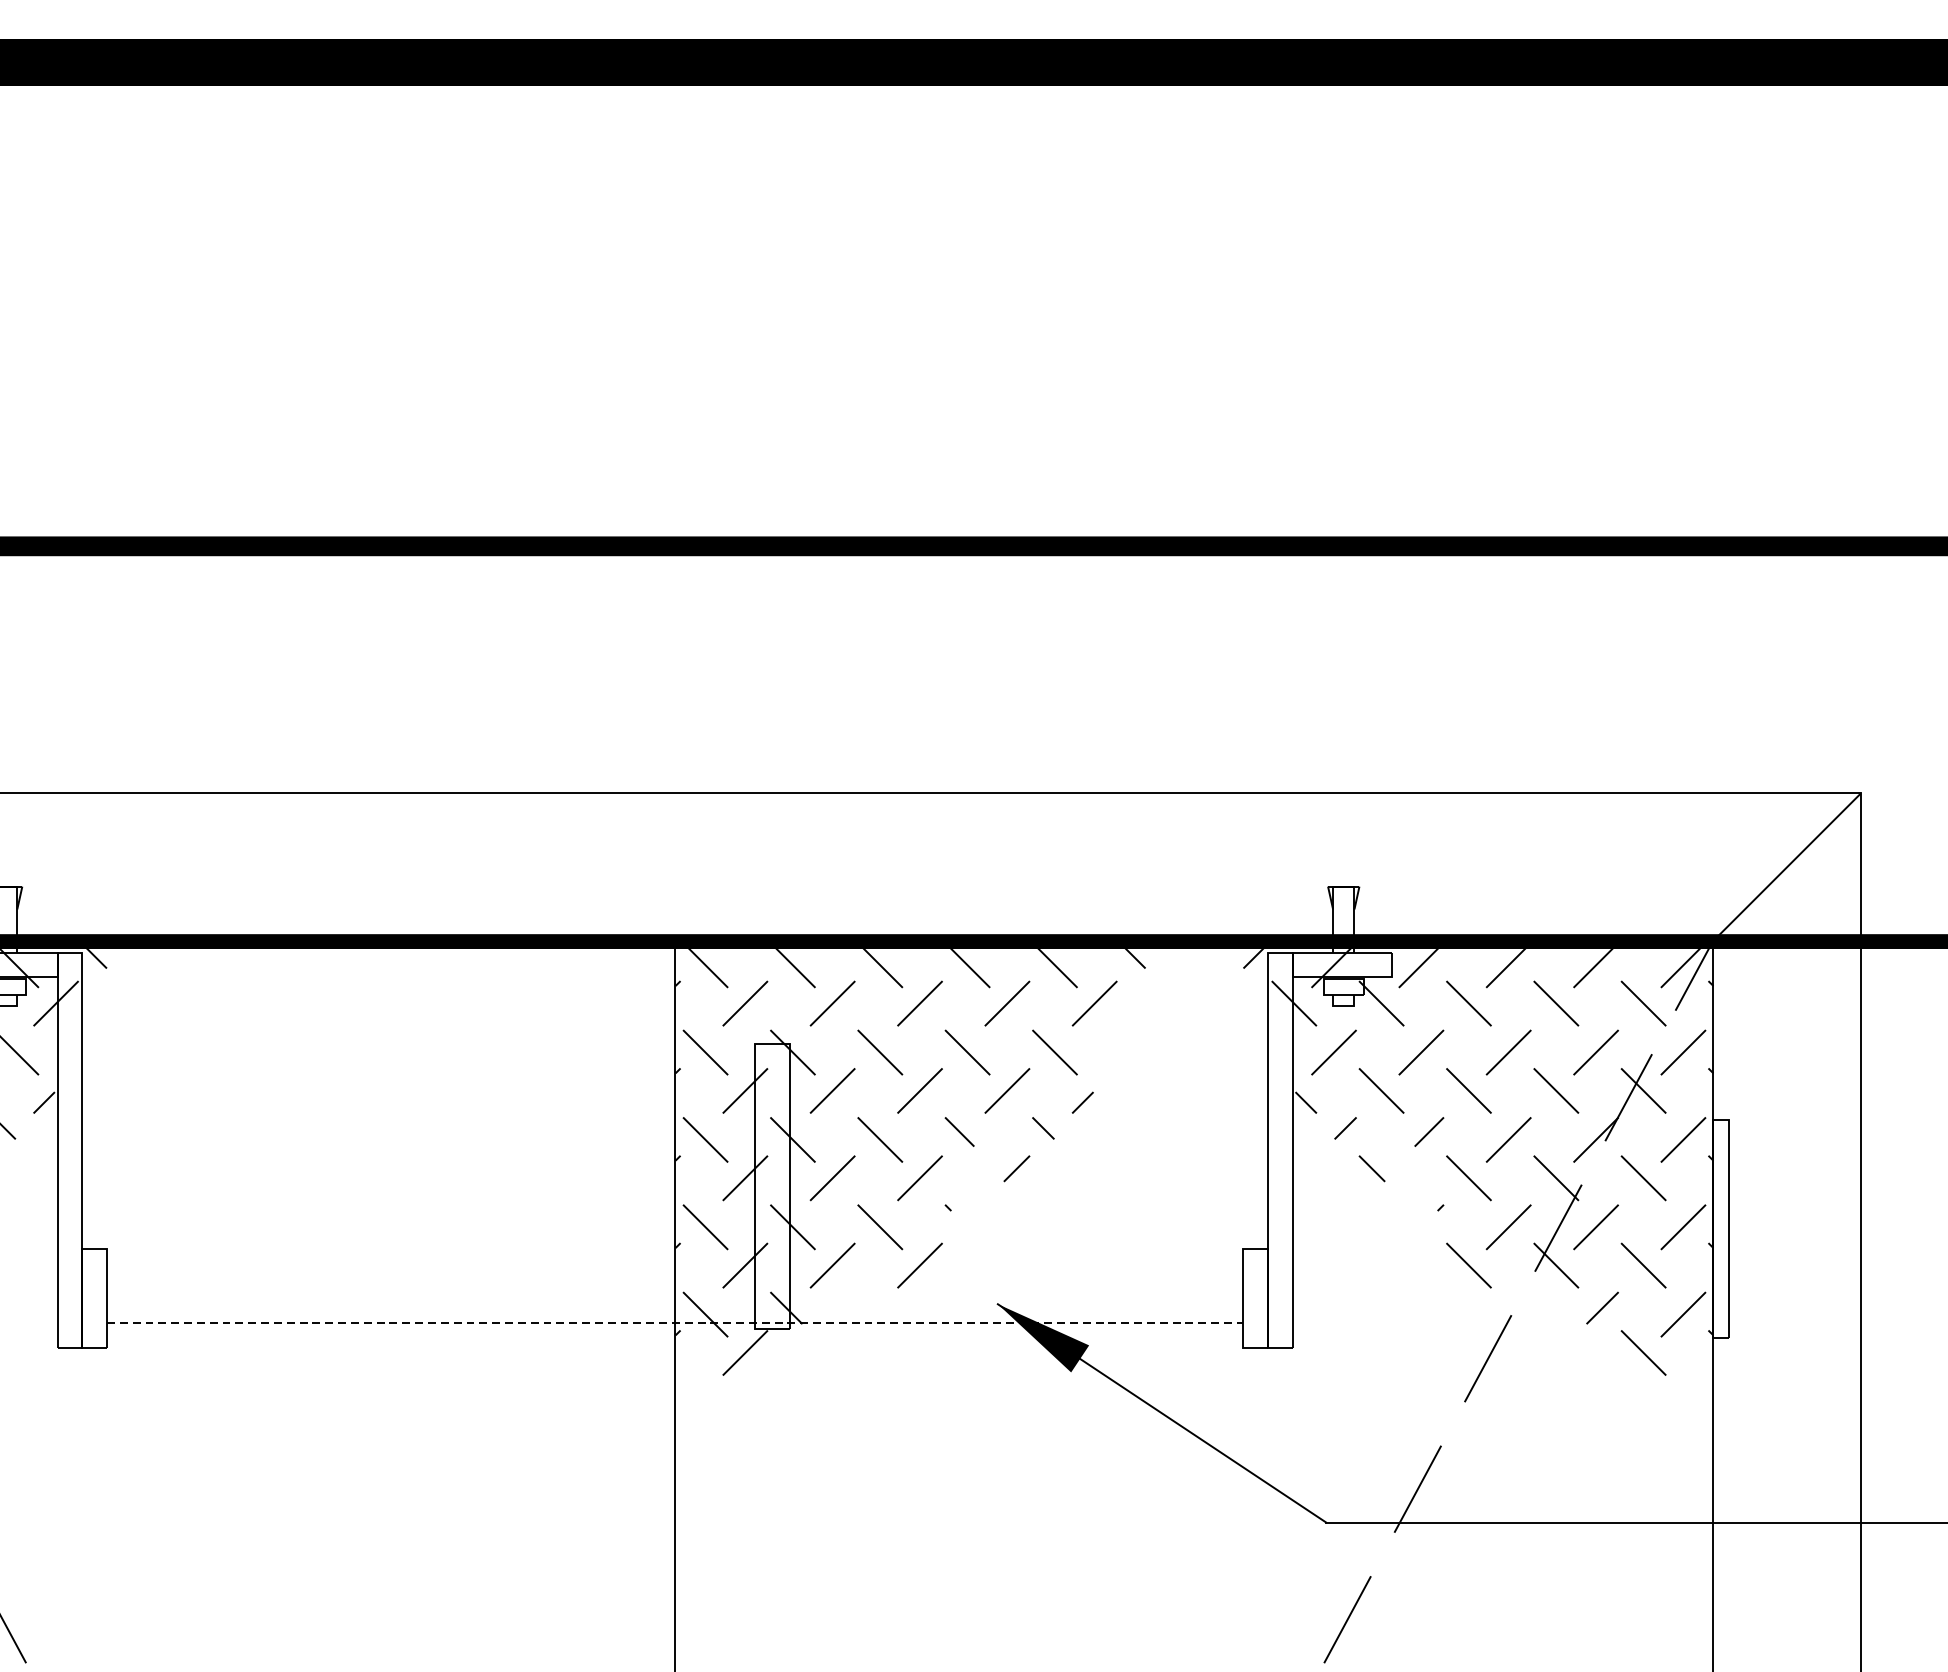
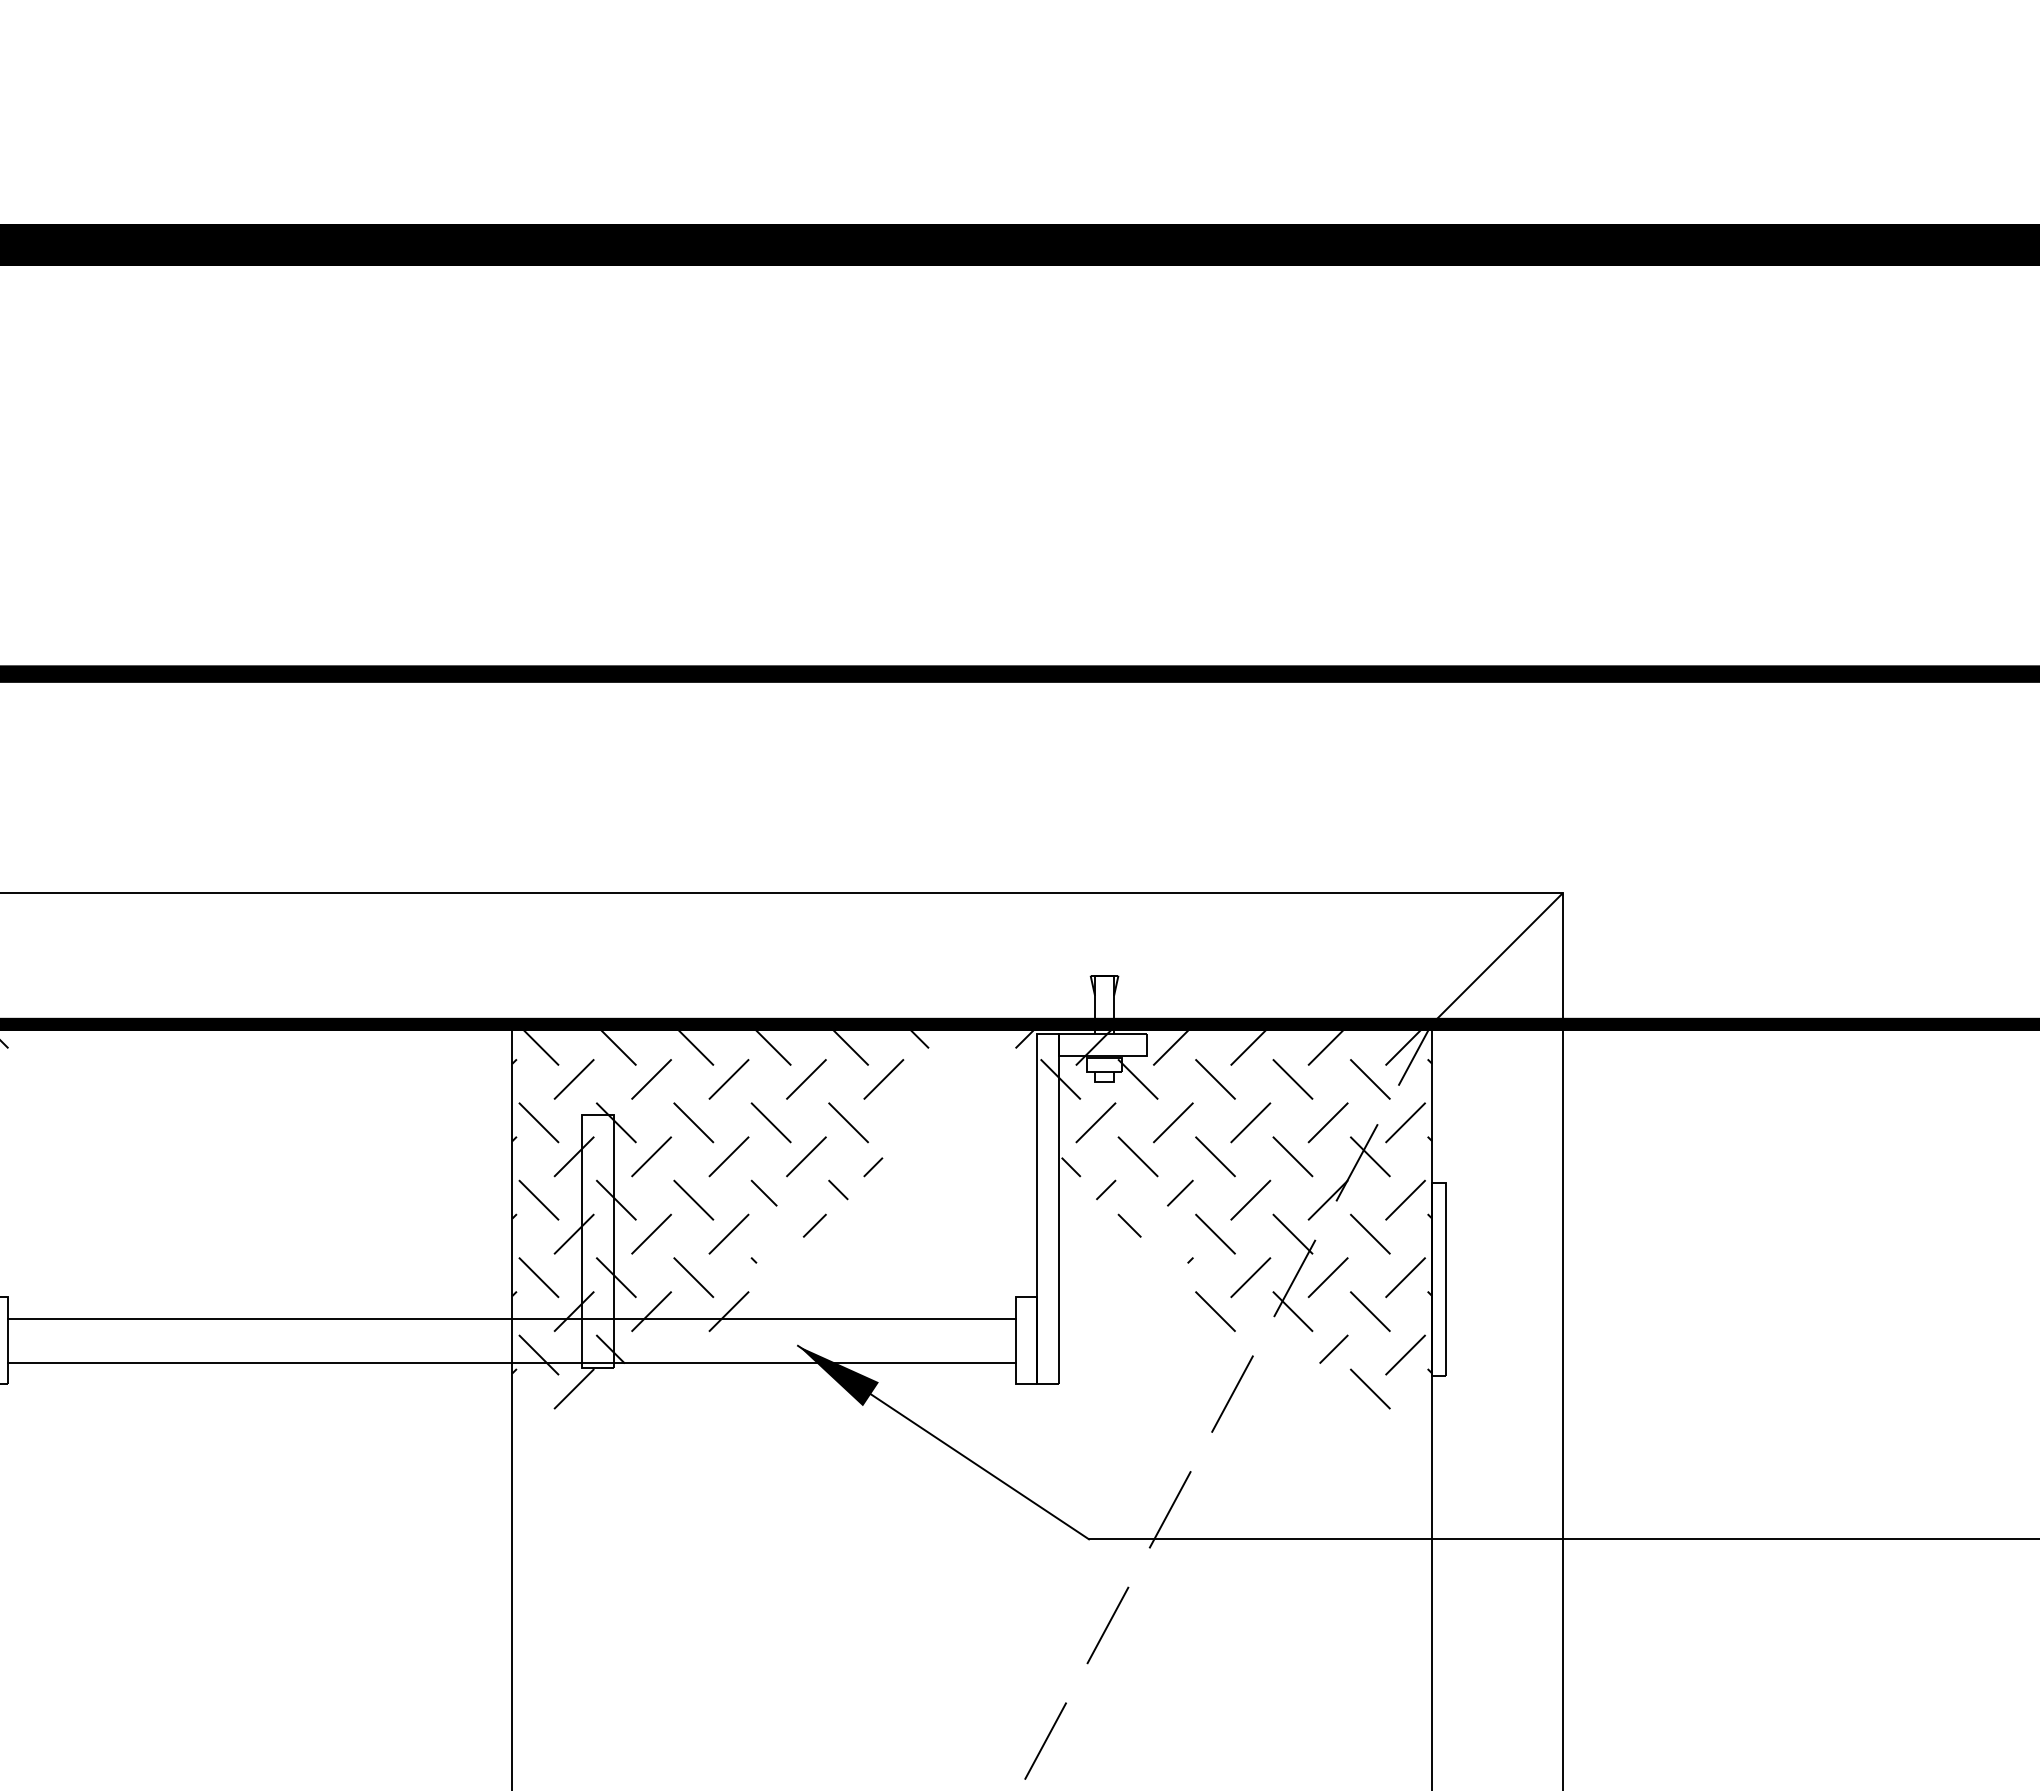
line: (674, 1273) -> (511, 1318), added
line: (675, 1323) -> (512, 1362), dashed -> solid

